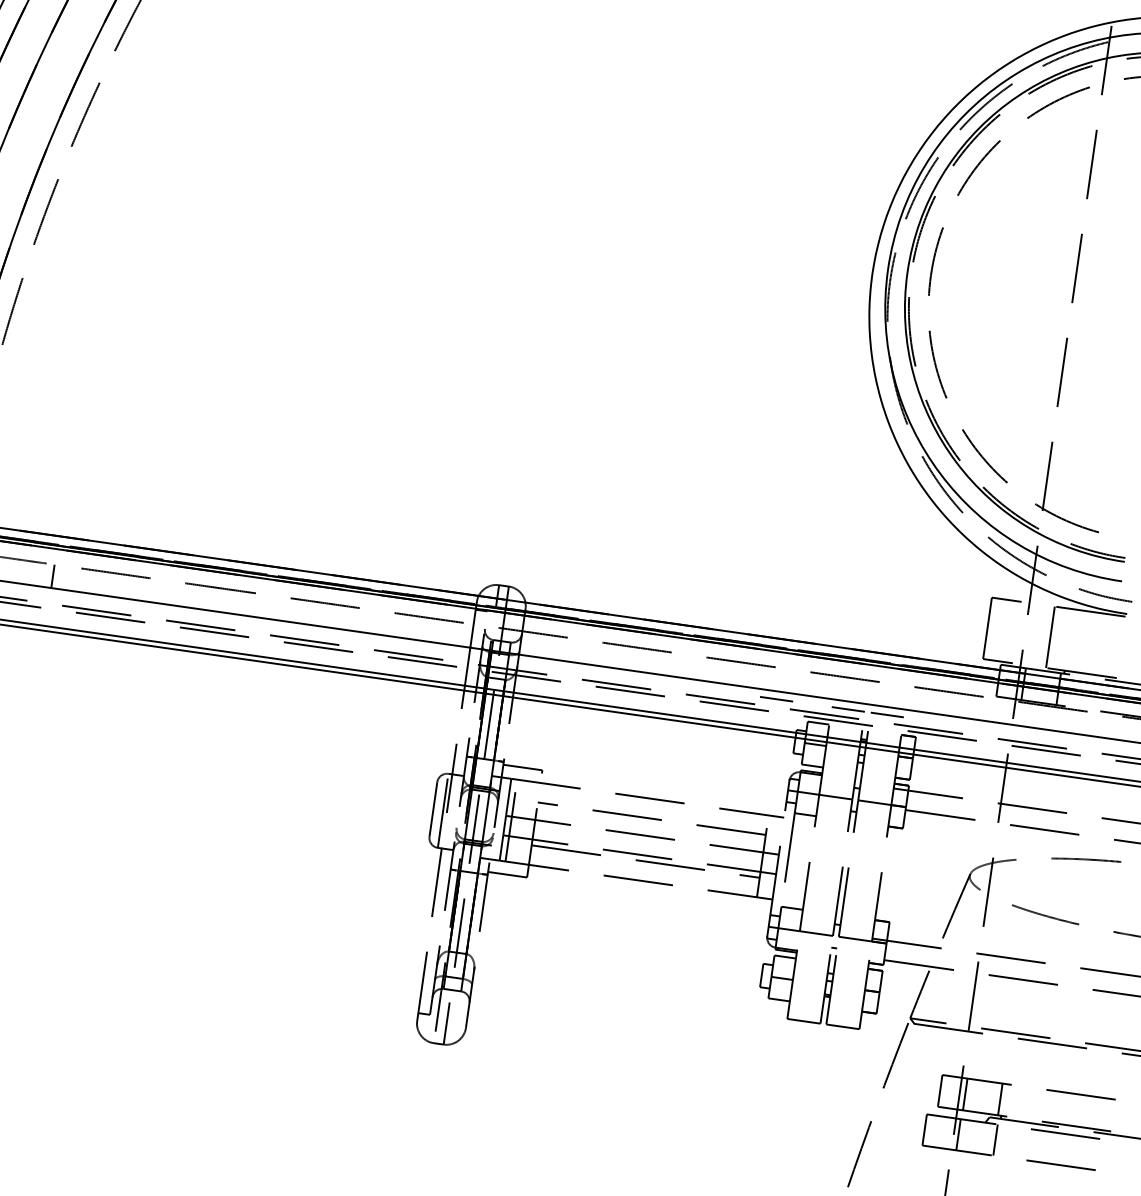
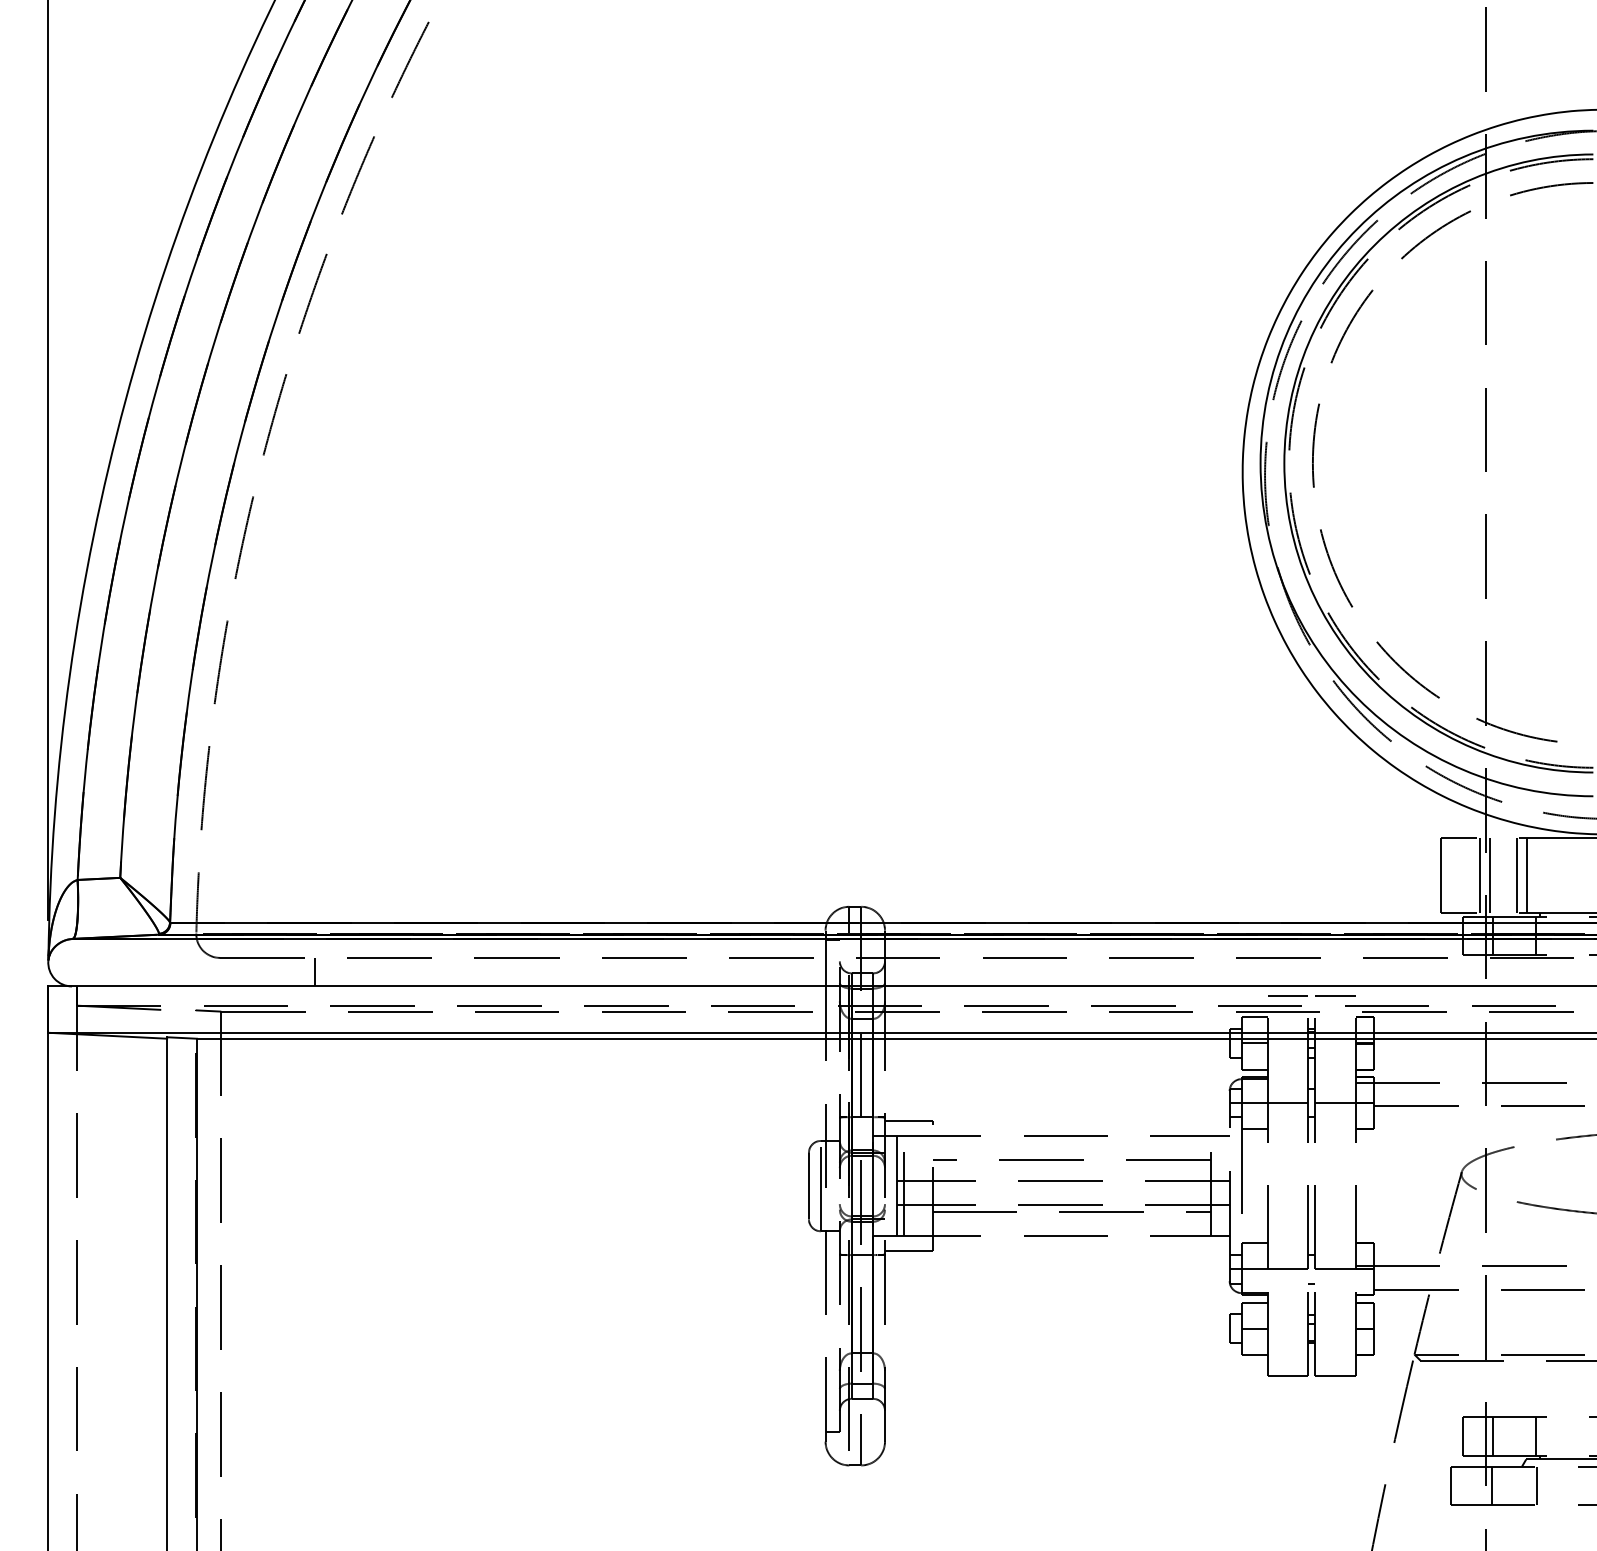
line: (1019, 632) -> (1479, 874), added
line: (1027, 633) -> (1489, 874), added
line: (1058, 637) -> (1527, 874), added
line: (776, 698) -> (1200, 995), removed

